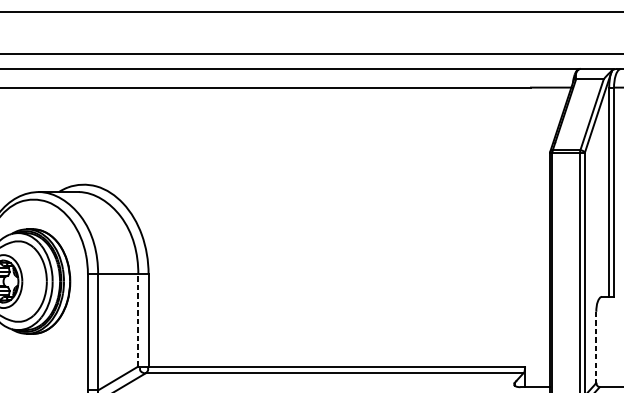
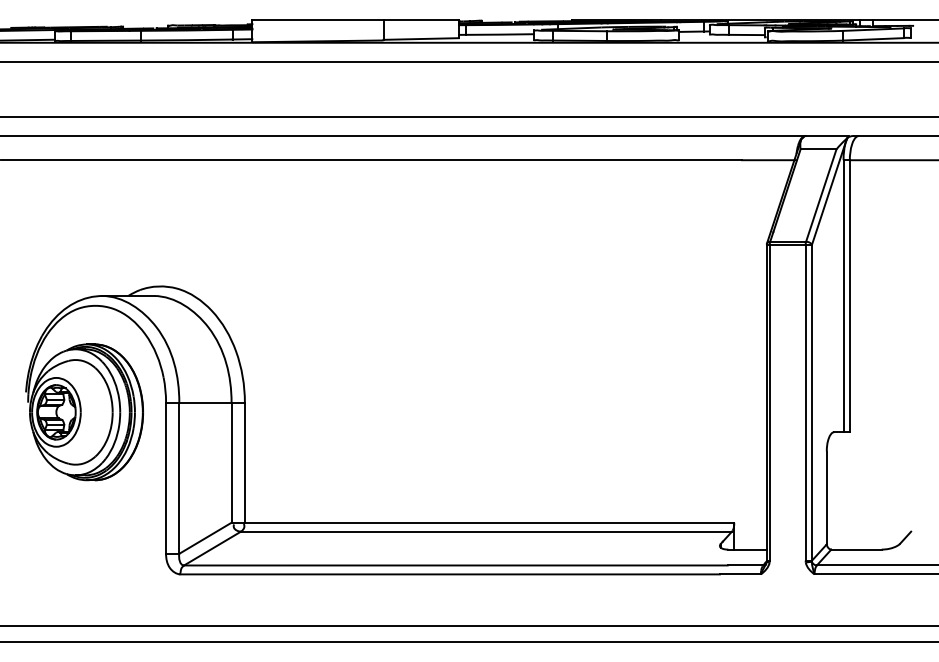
line: (138, 320) -> (231, 462), dashed -> solid
line: (596, 347) -> (826, 498), dashed -> solid

